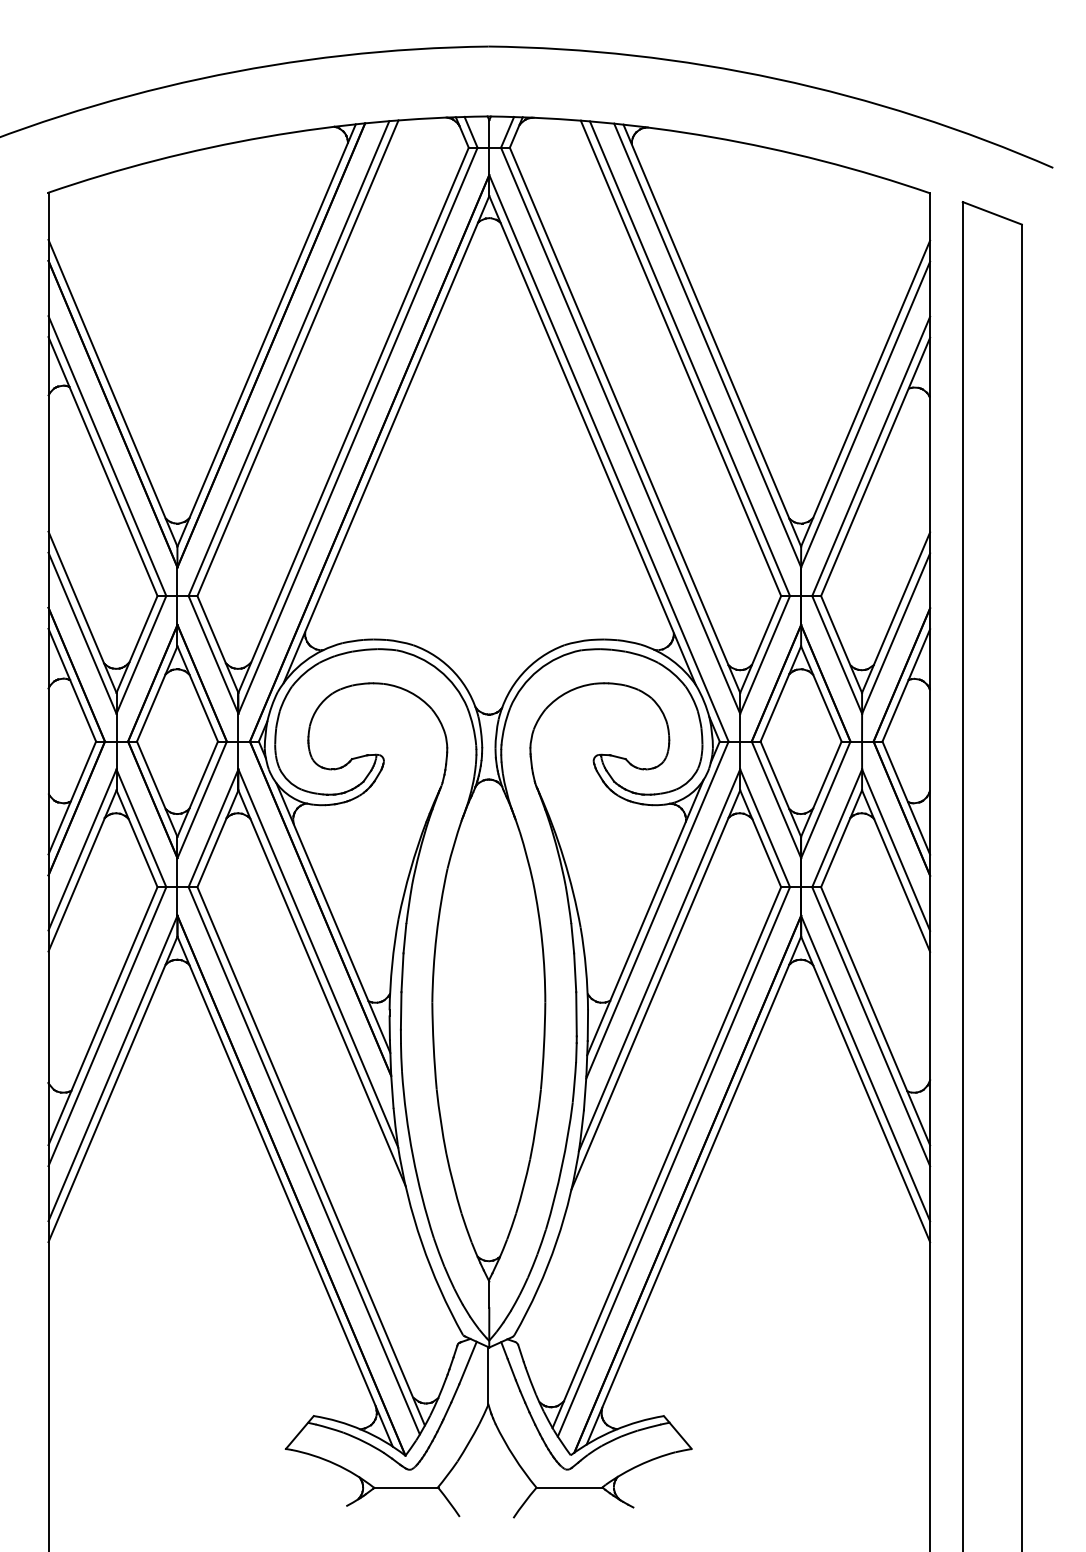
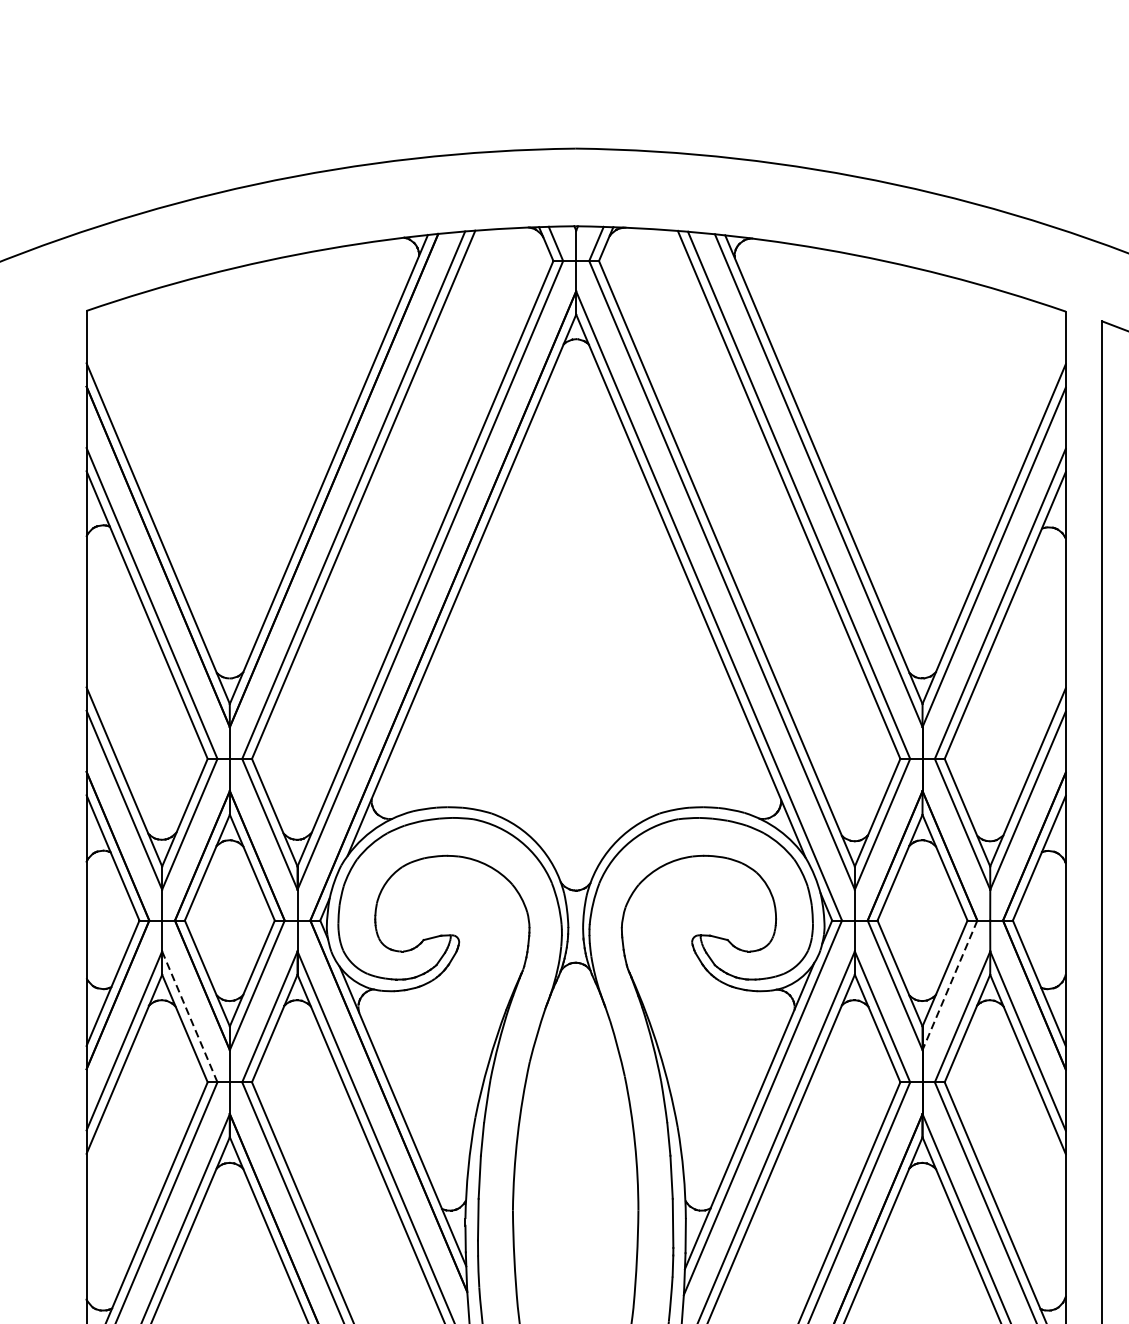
line: (825, 800) -> (949, 986), solid -> dashed
line: (141, 828) -> (189, 1017), solid -> dashed

